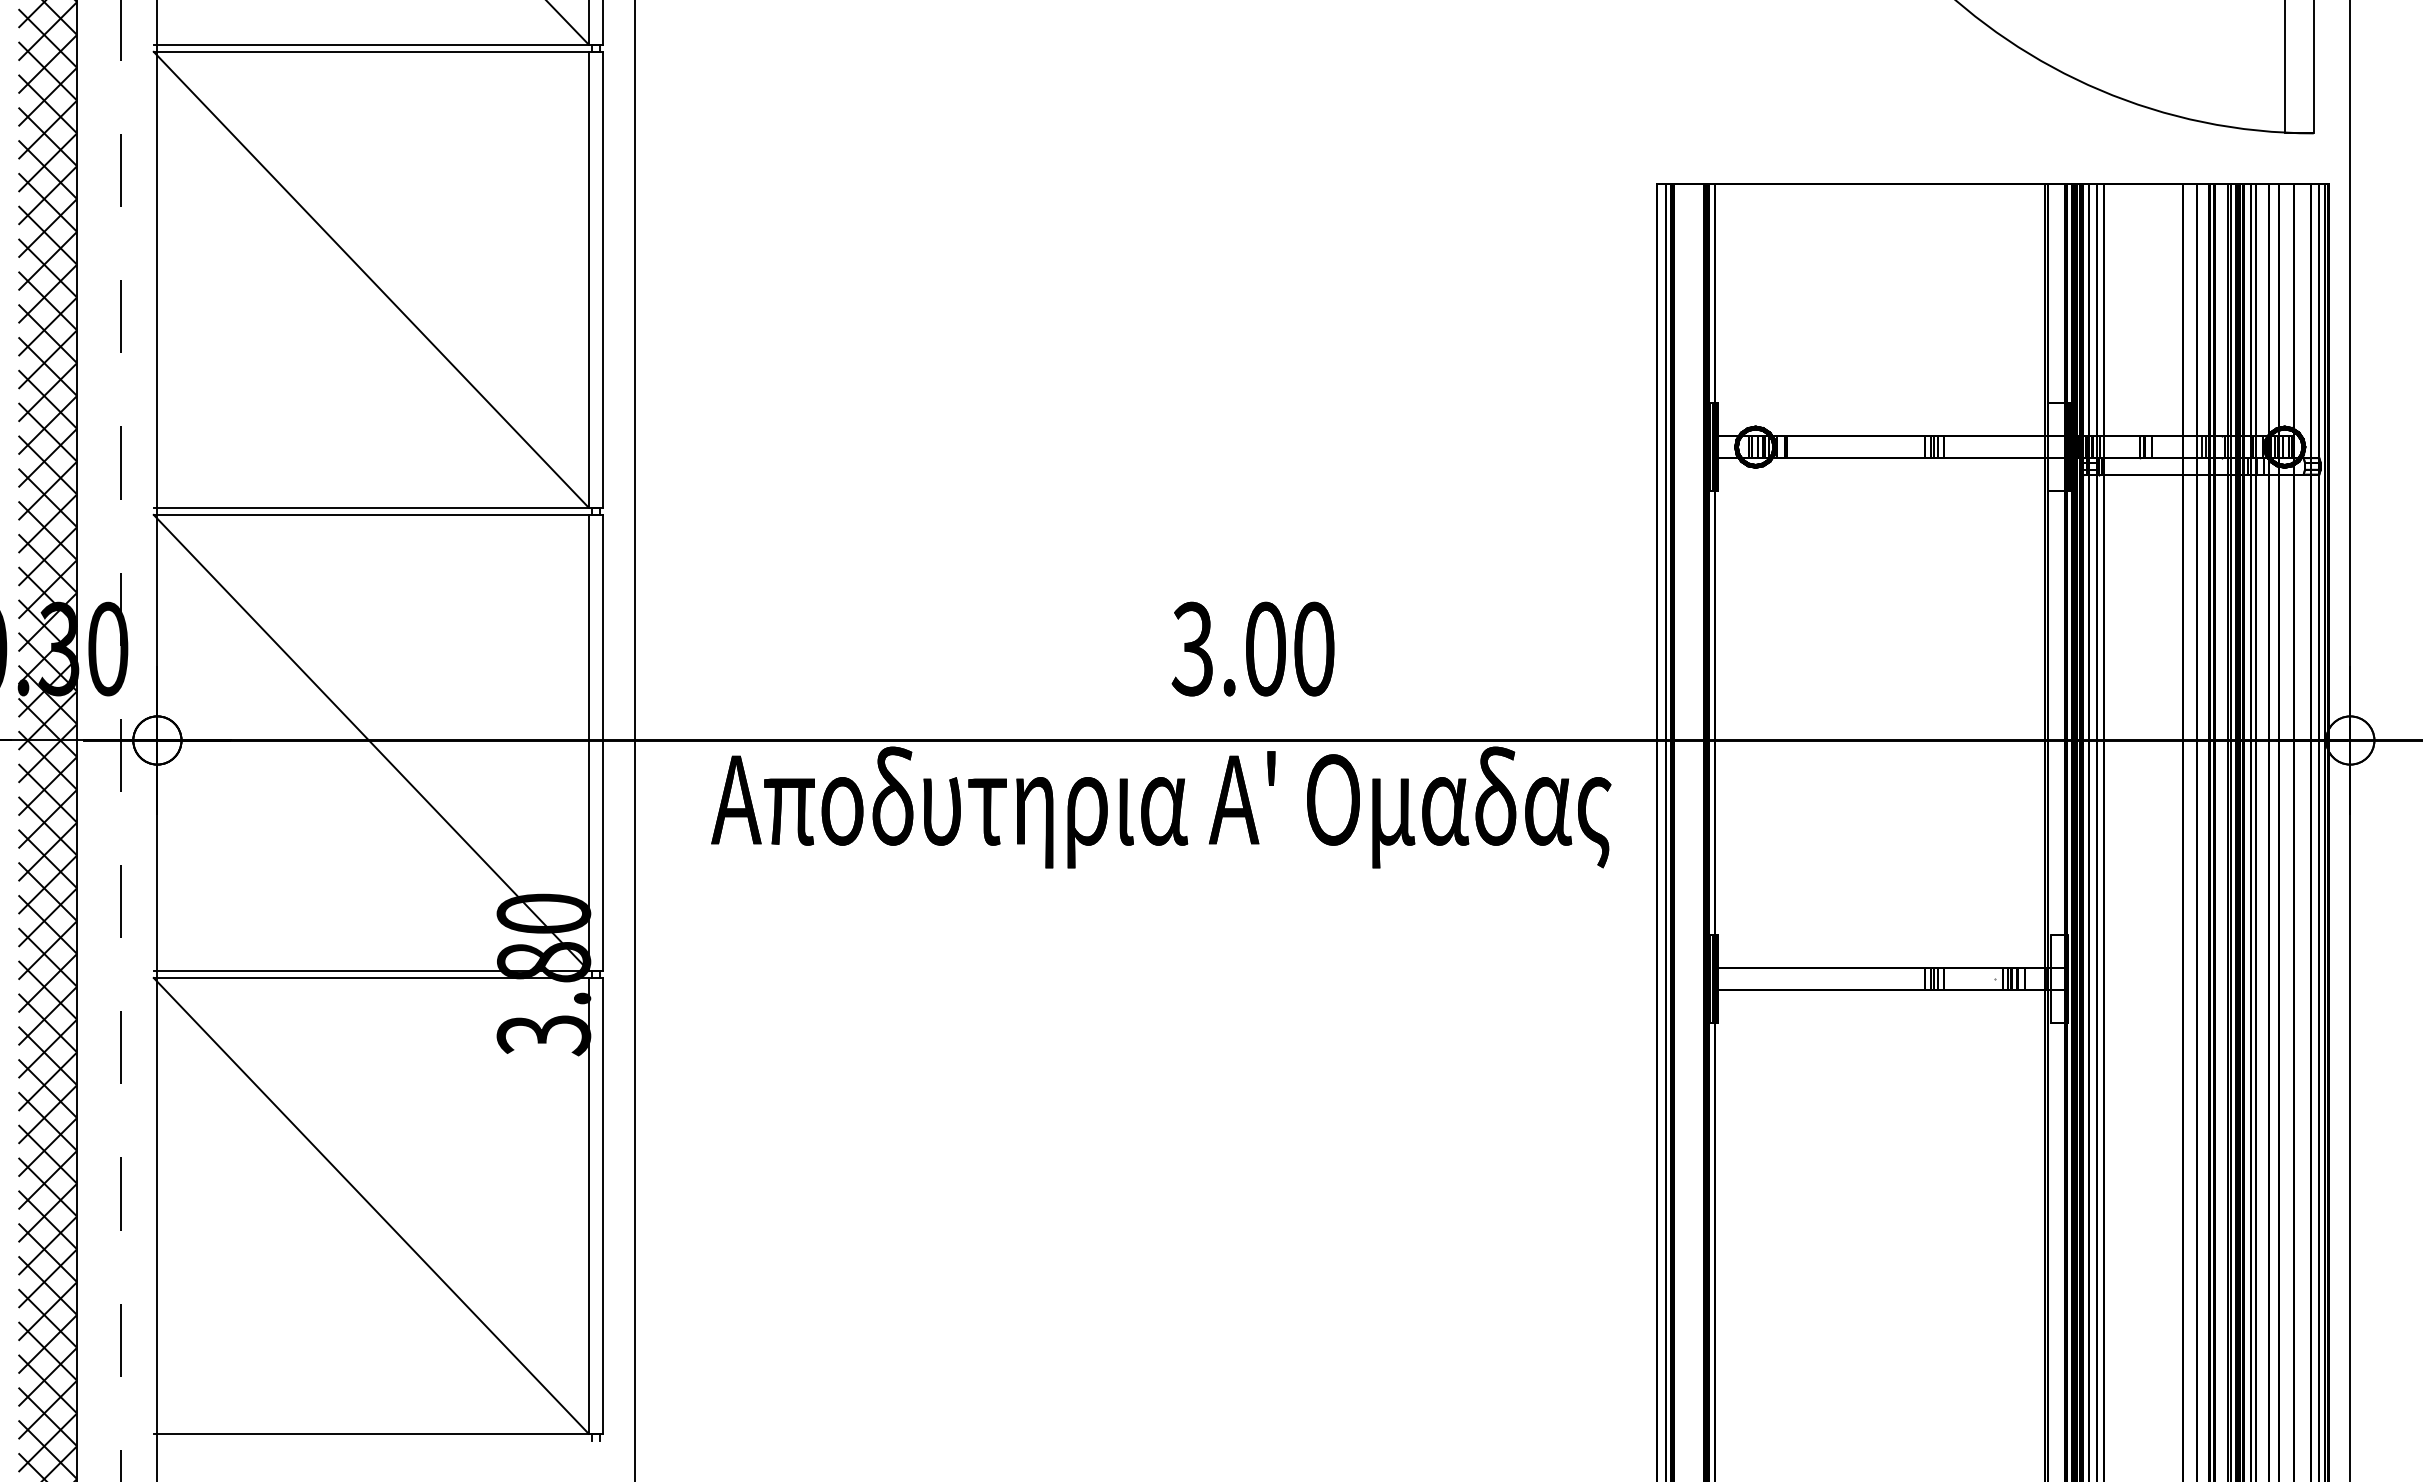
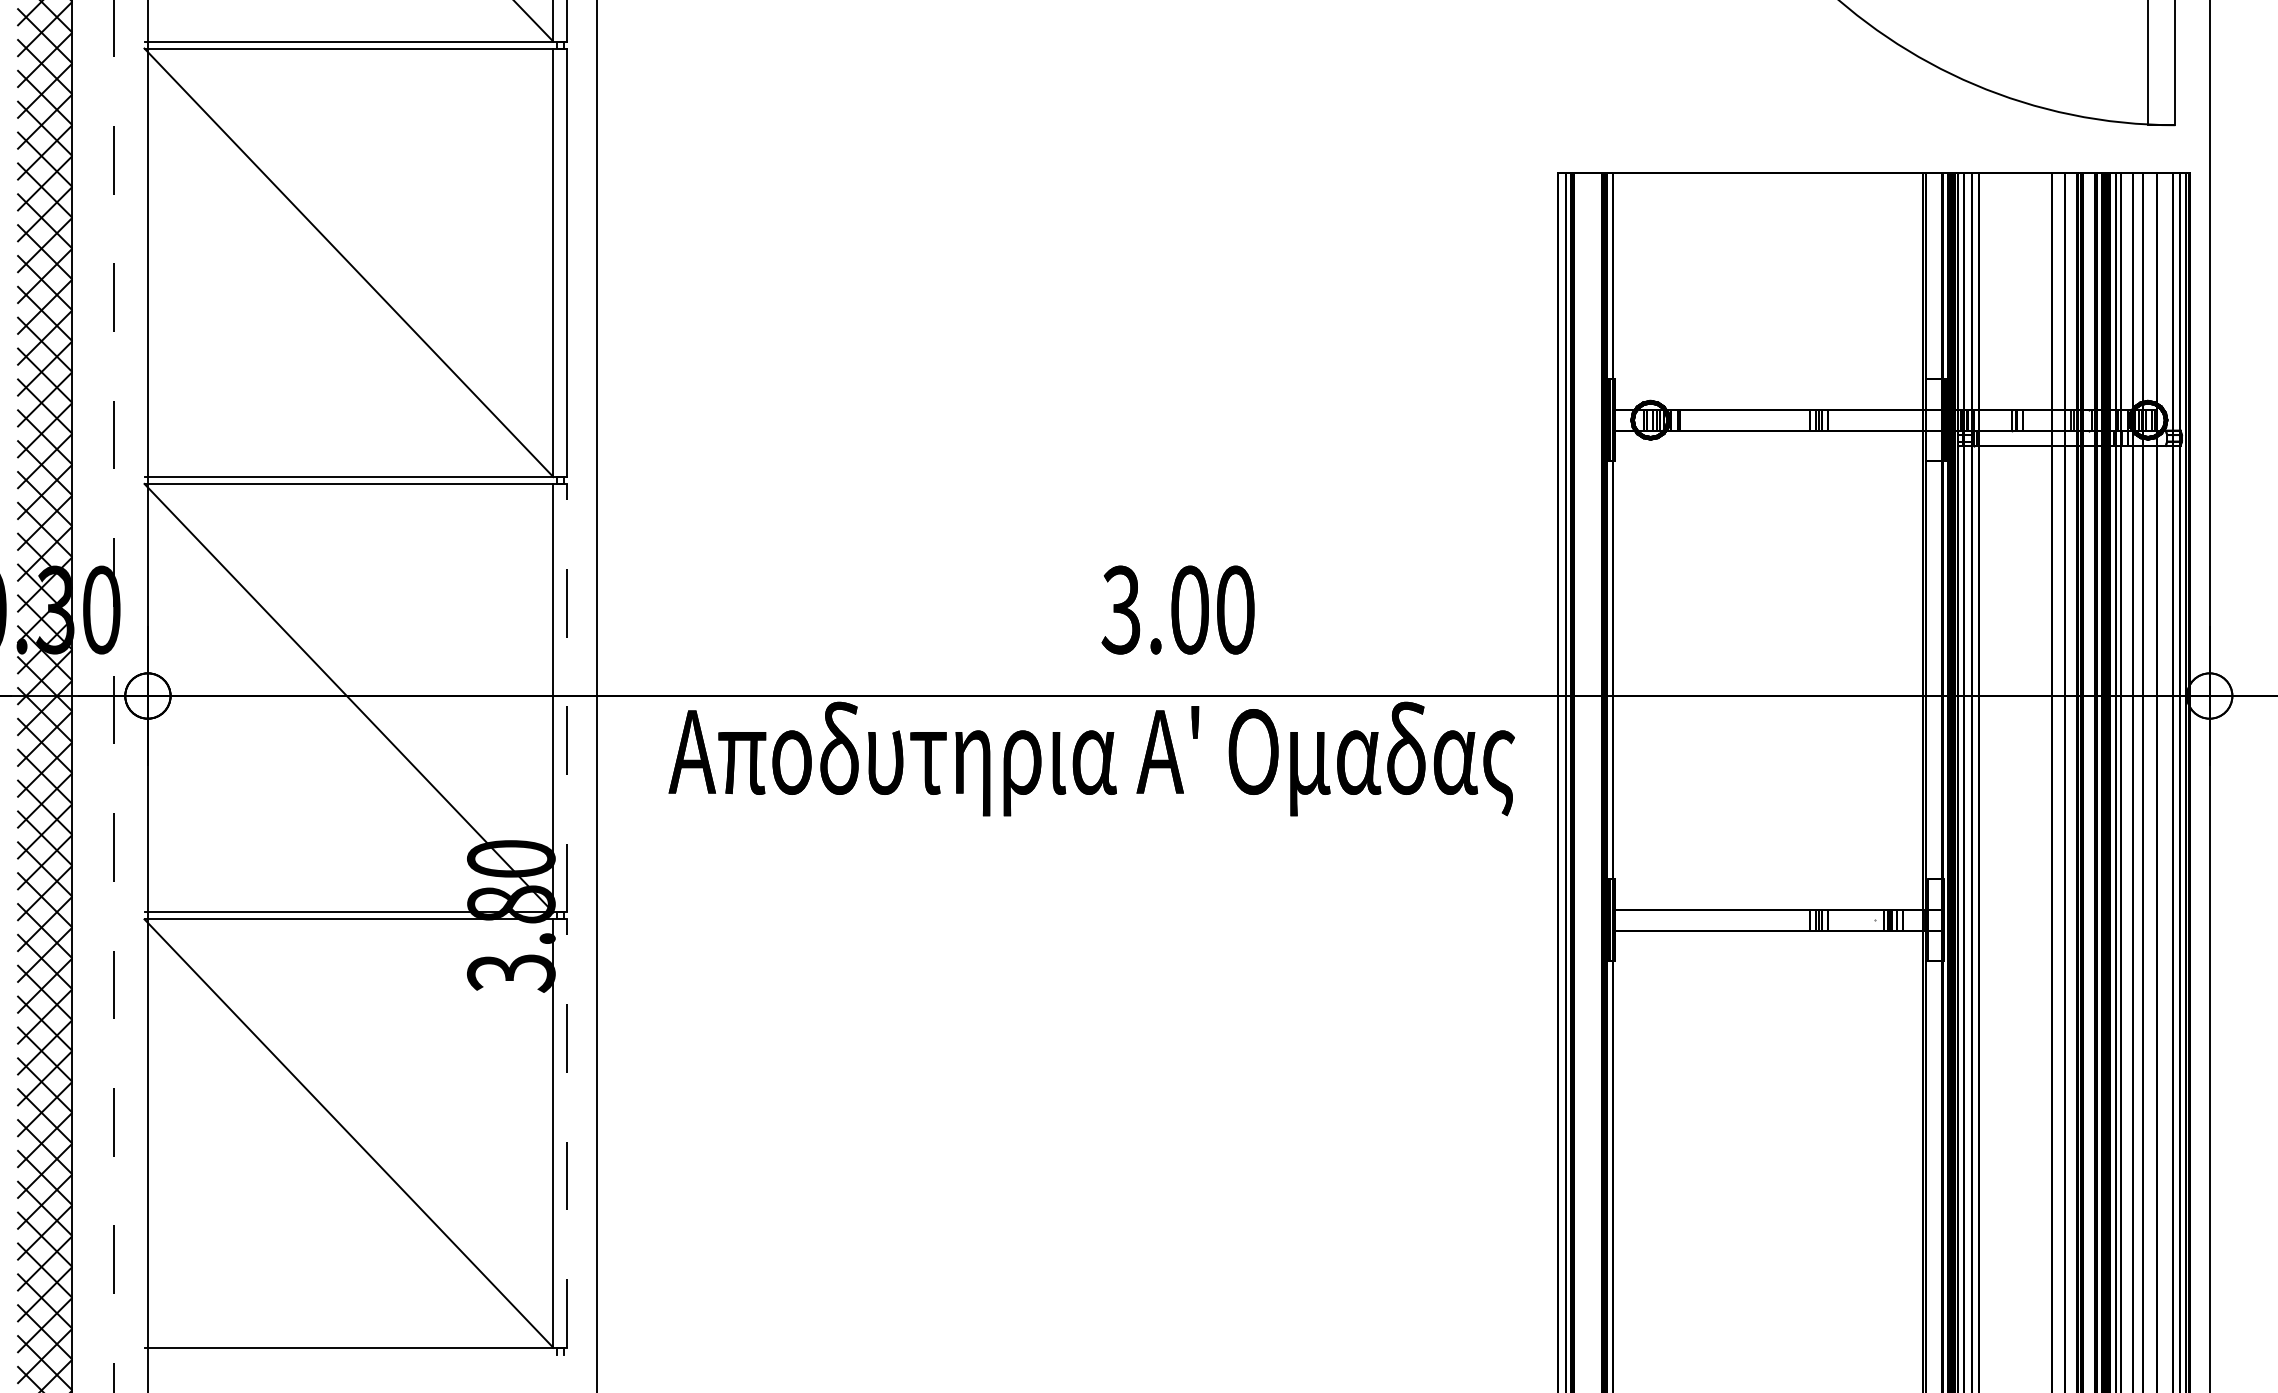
line: (603, 742) -> (567, 697), solid -> dashed
line: (603, 1205) -> (567, 1133), solid -> dashed

